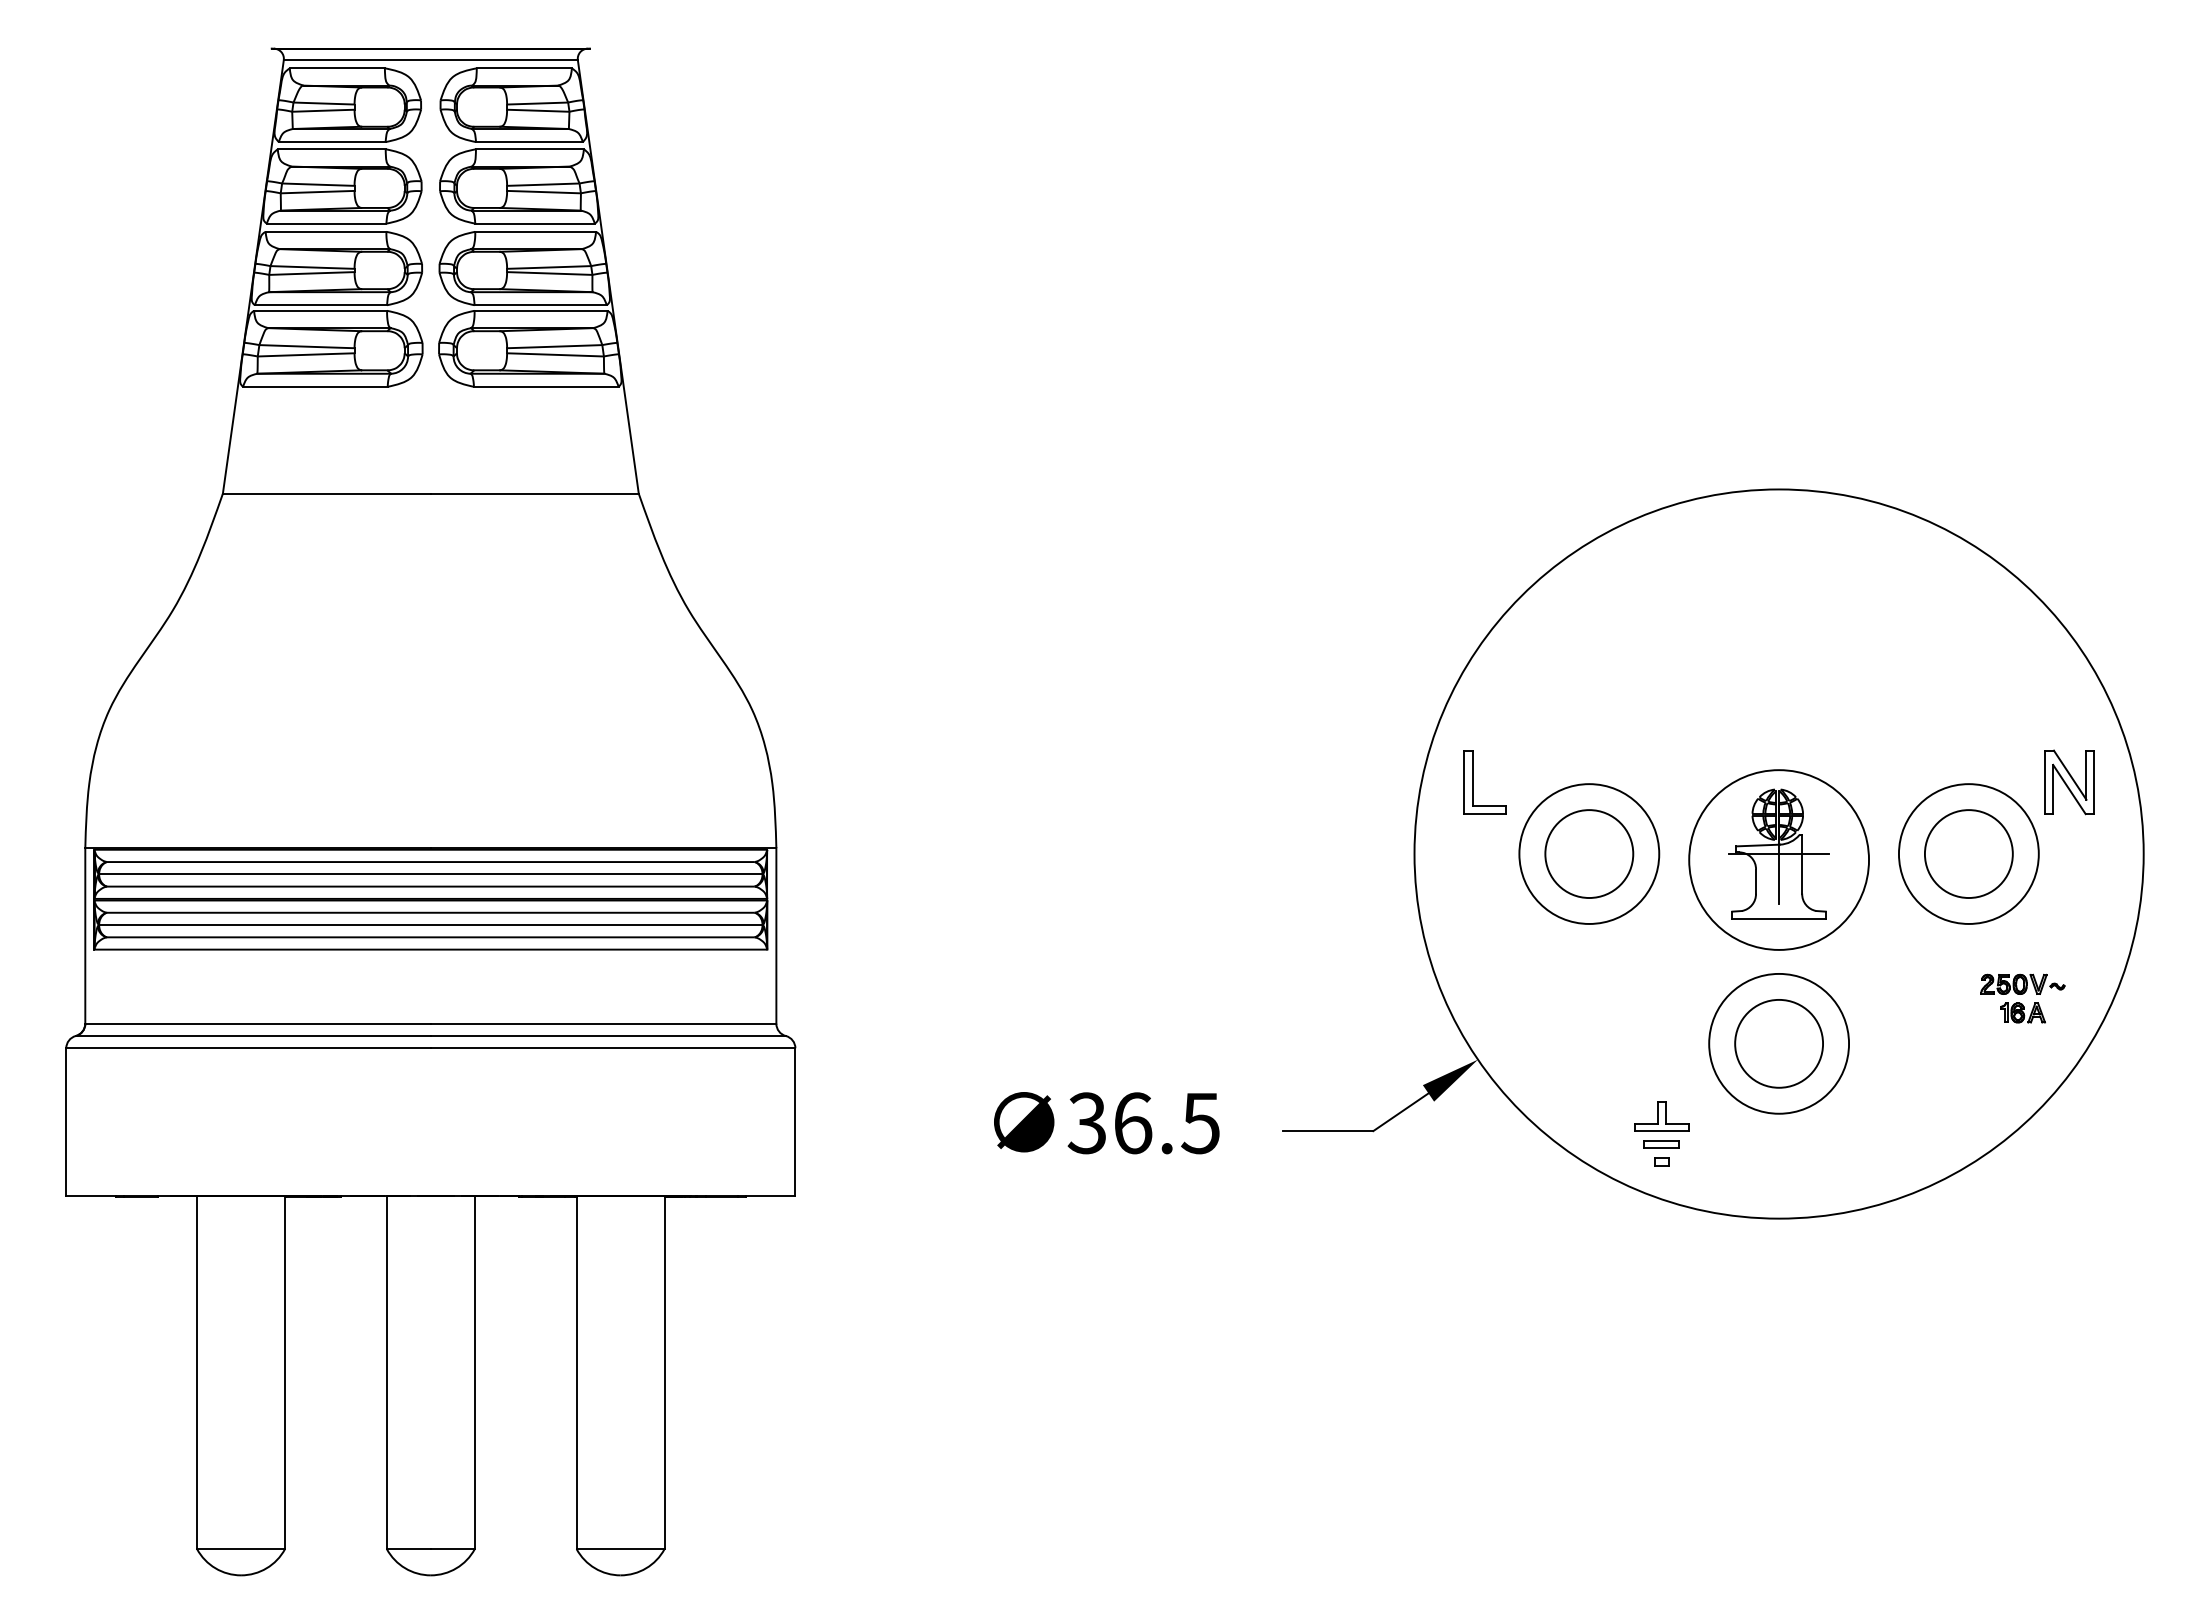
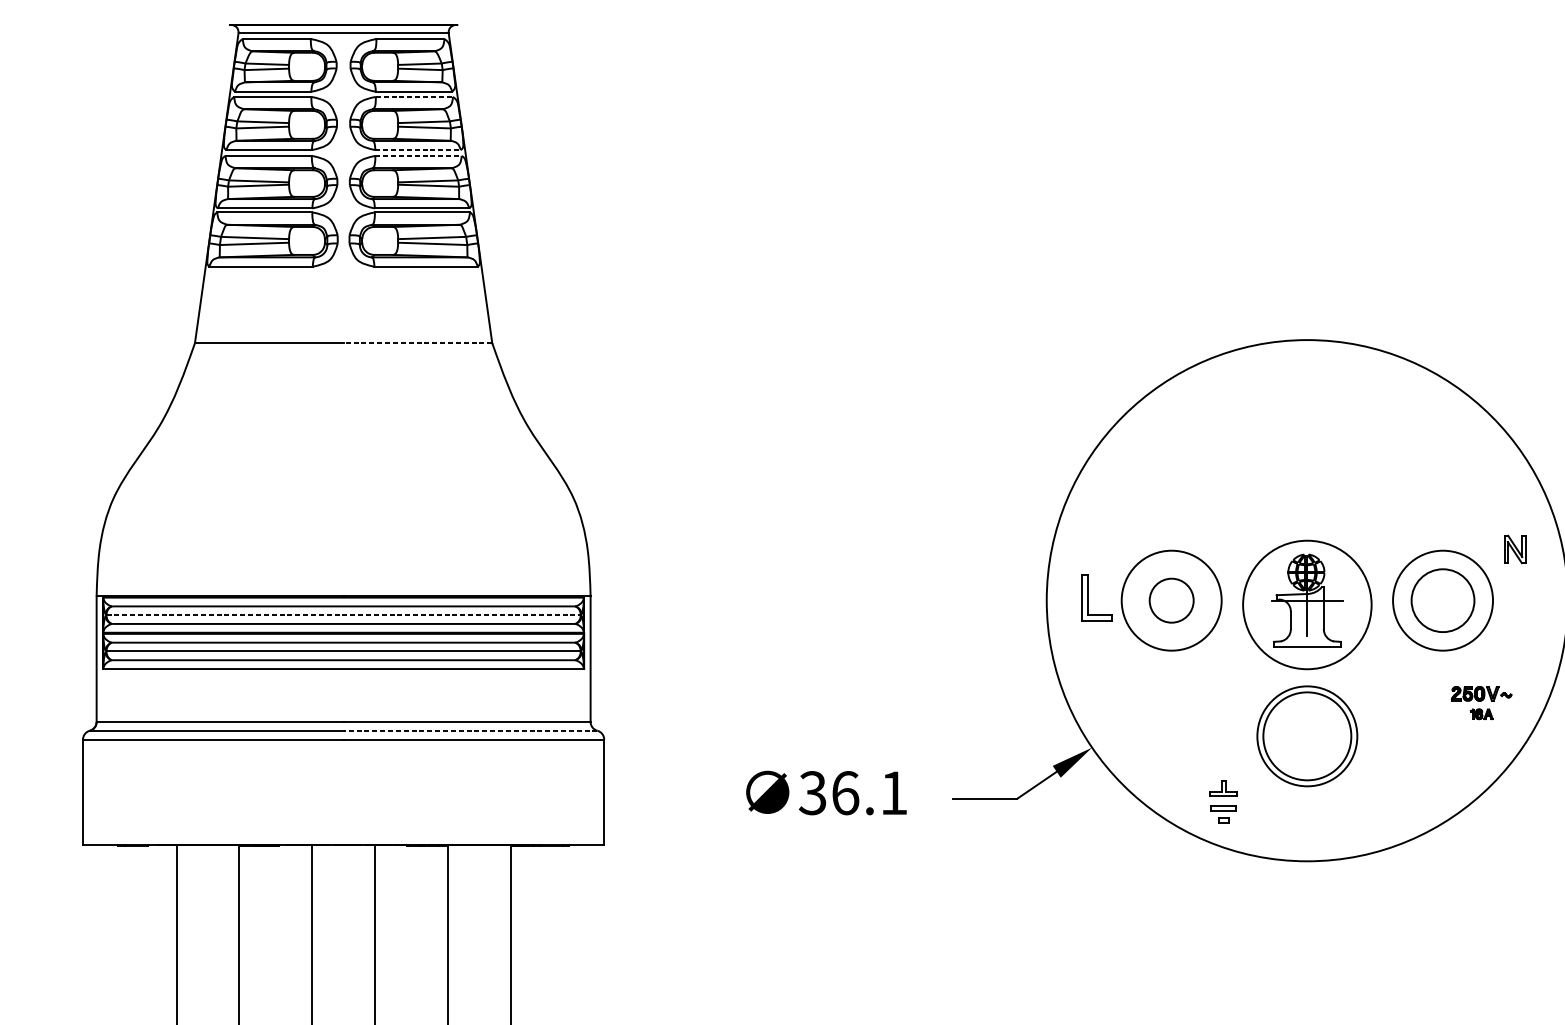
line: (529, 149) -> (414, 97), solid -> dashed
line: (535, 223) -> (418, 149), solid -> dashed
line: (536, 231) -> (419, 155), solid -> dashed
line: (534, 493) -> (417, 342), solid -> dashed
part: (1473, 782) -> (1088, 598), moved
part: (2069, 782) -> (1514, 549), size x0.6
circle: (1589, 854) -> (1171, 601), size x0.7
line: (430, 874) -> (343, 615), solid -> dashed
part: (2022, 1012) -> (1481, 713), size x0.7
line: (608, 1036) -> (470, 731), solid -> dashed
circle: (1779, 1043) -> (1307, 736), size x1.4
part: (1661, 1116) -> (1223, 788), size x0.7
text: (1200, 1123) -> (893, 793), 36.5 -> 36.1

